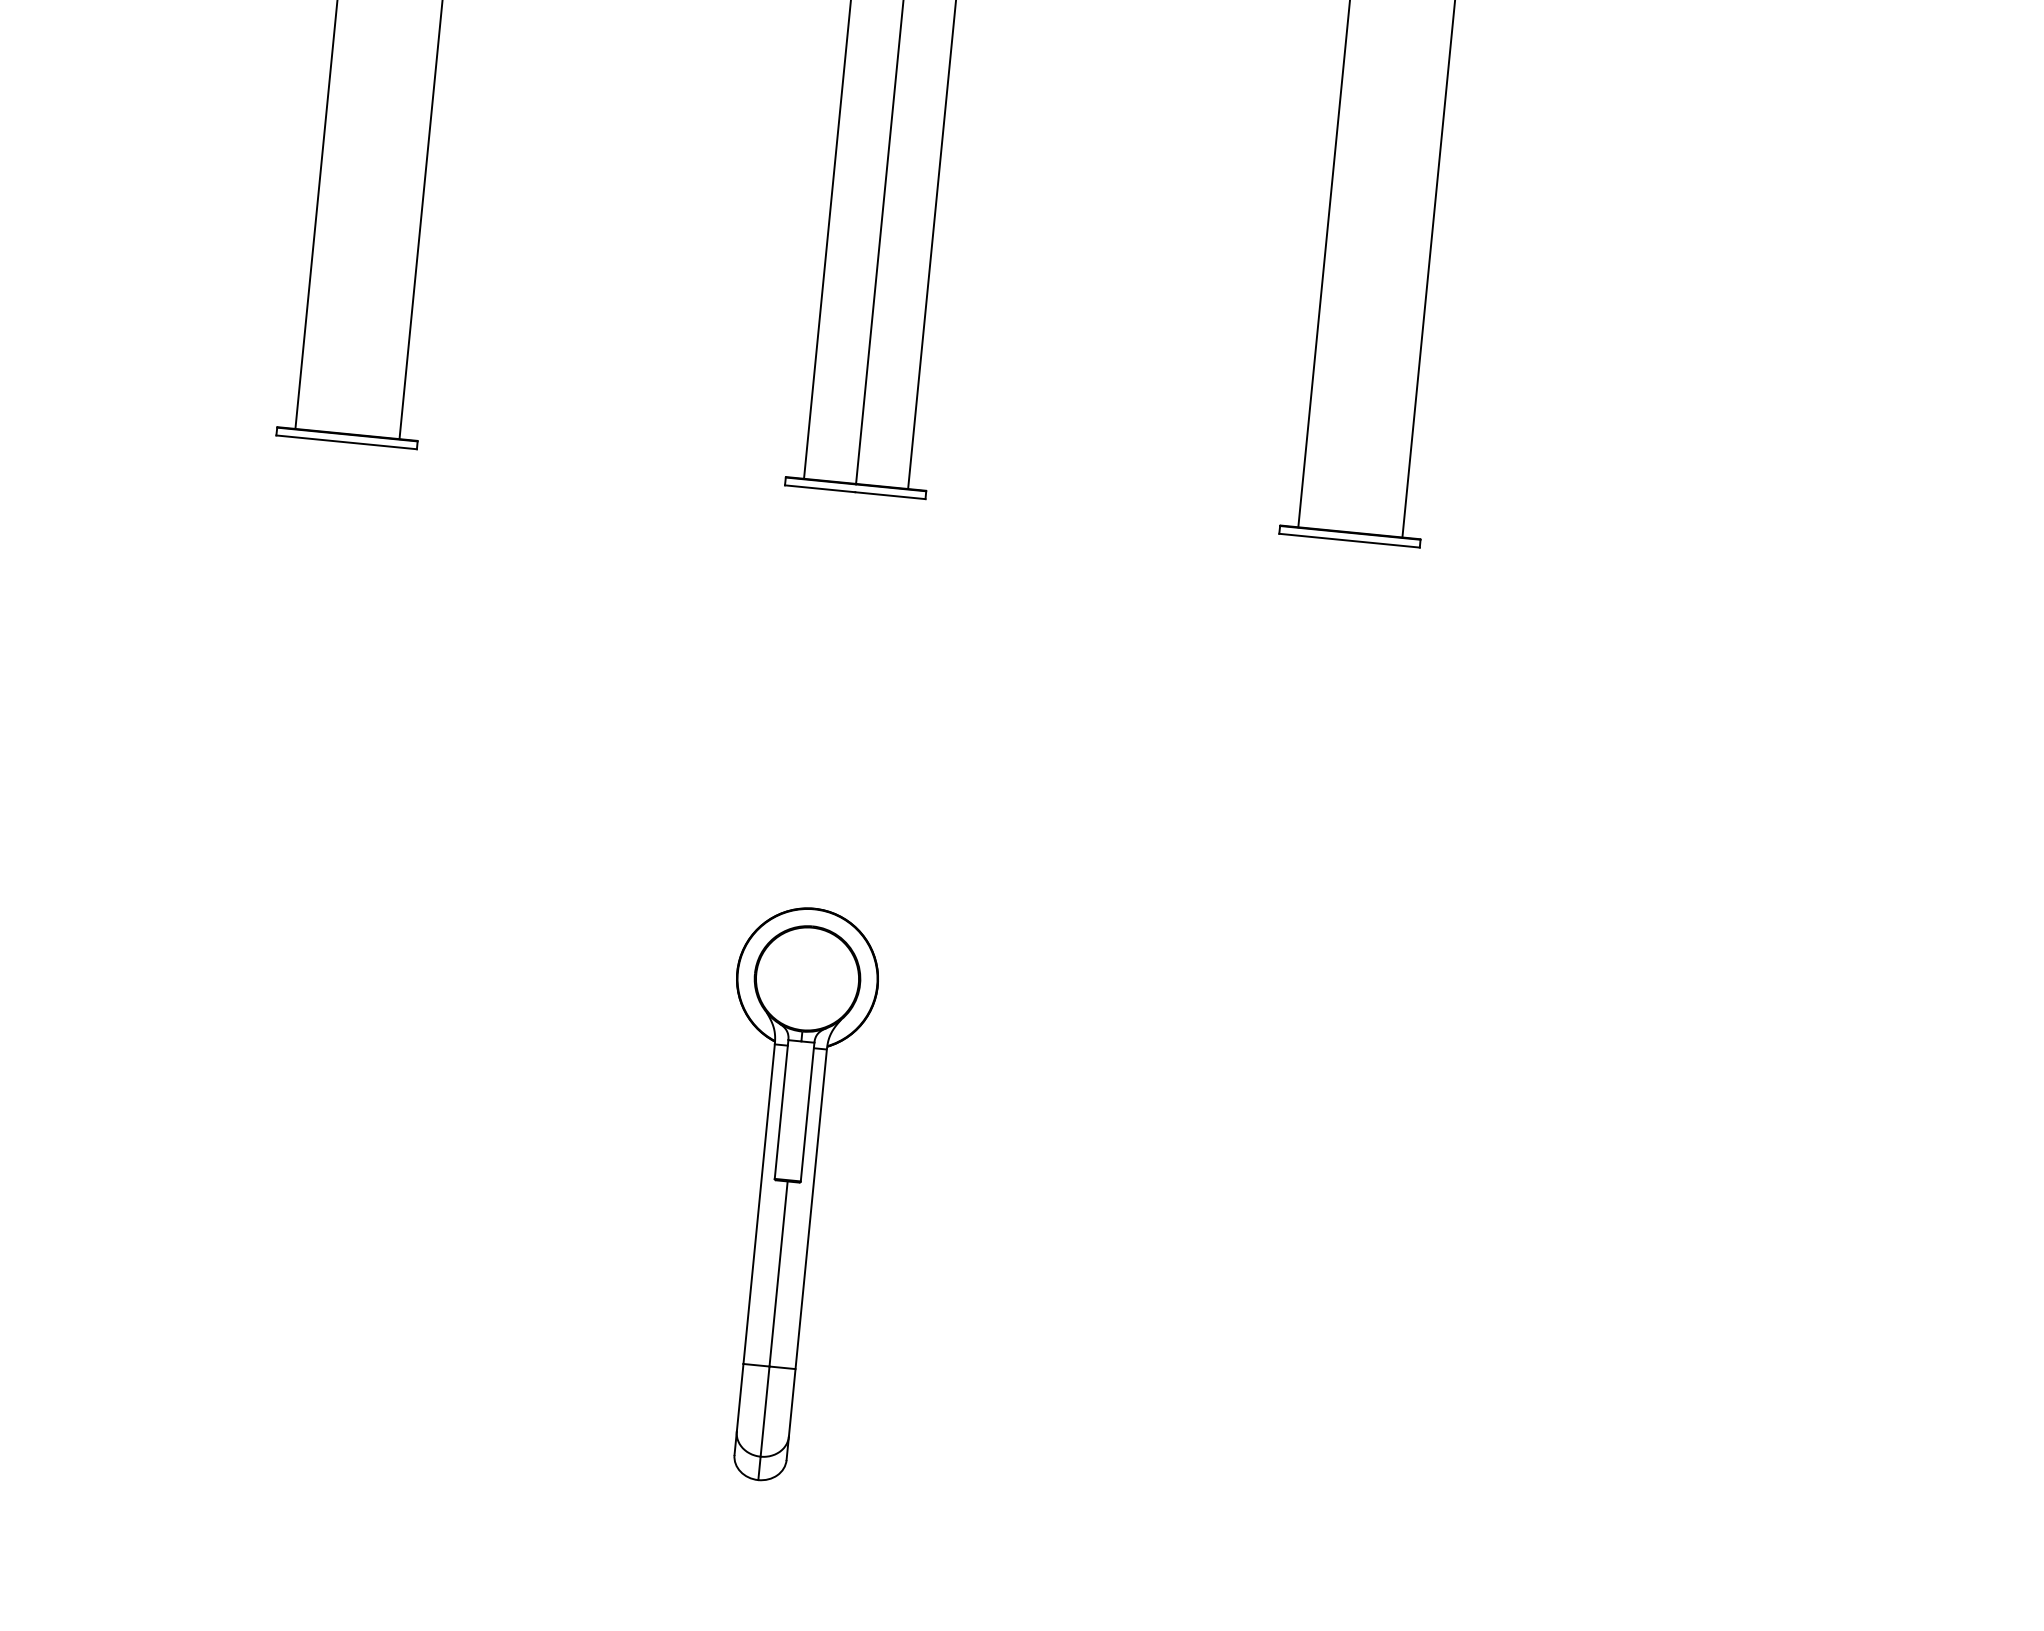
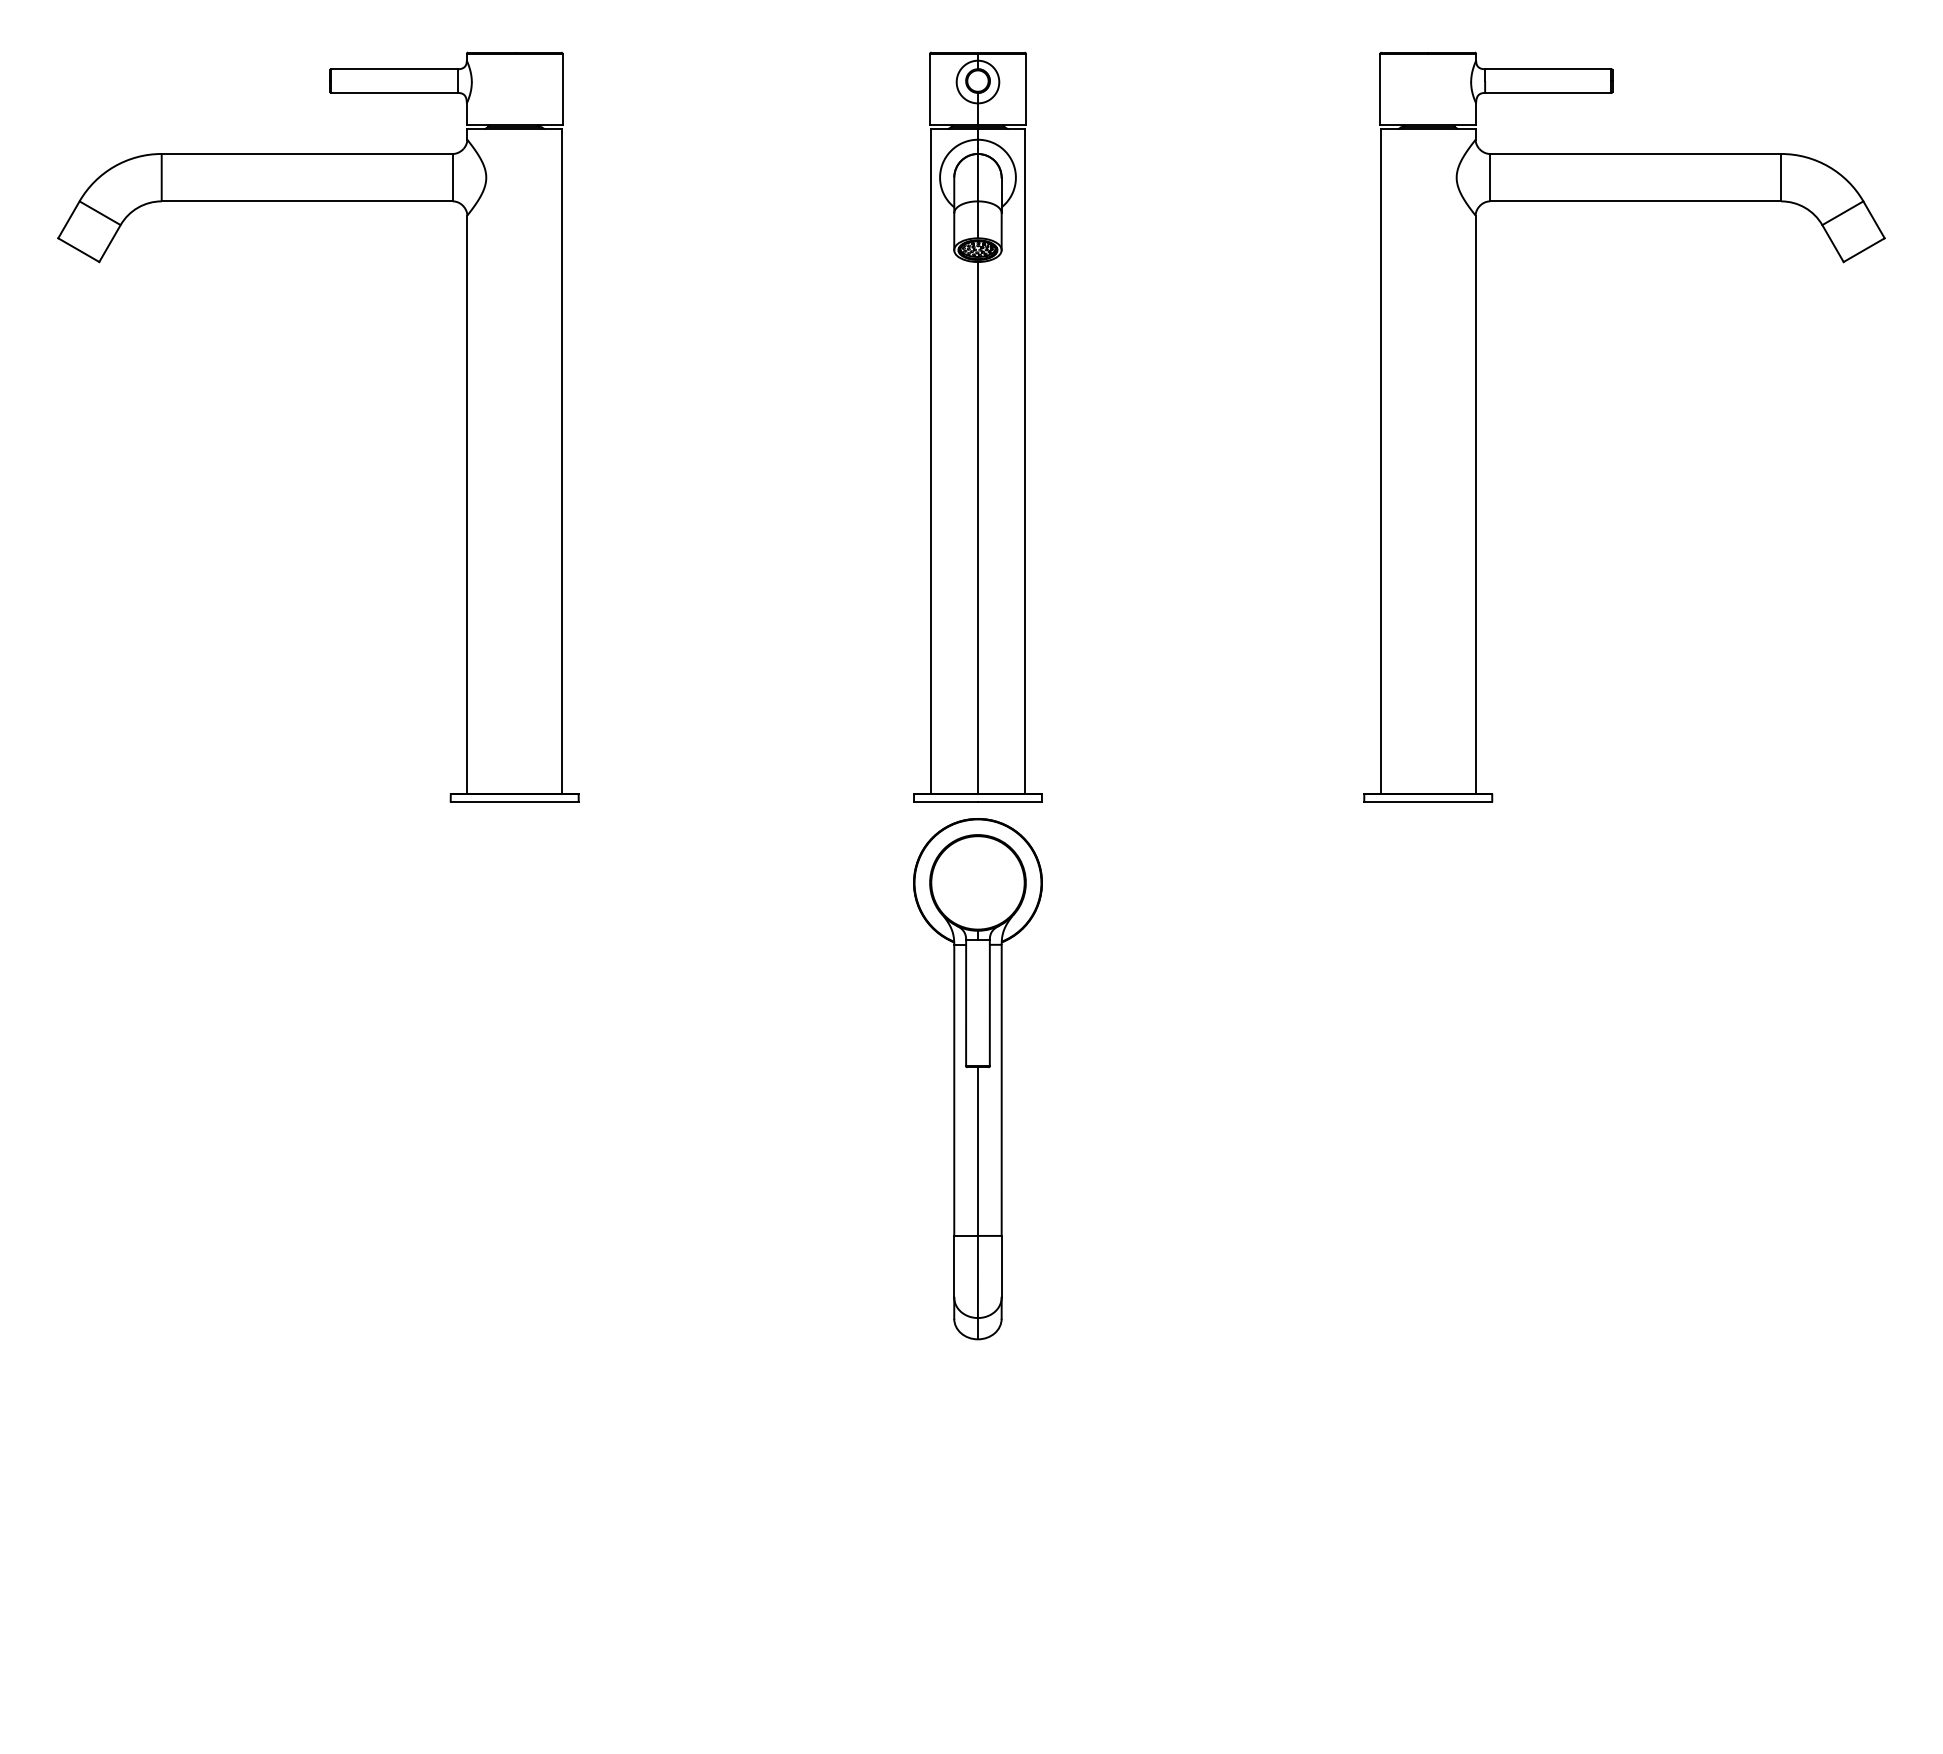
part: (785, 1194) -> (977, 1079), moved

